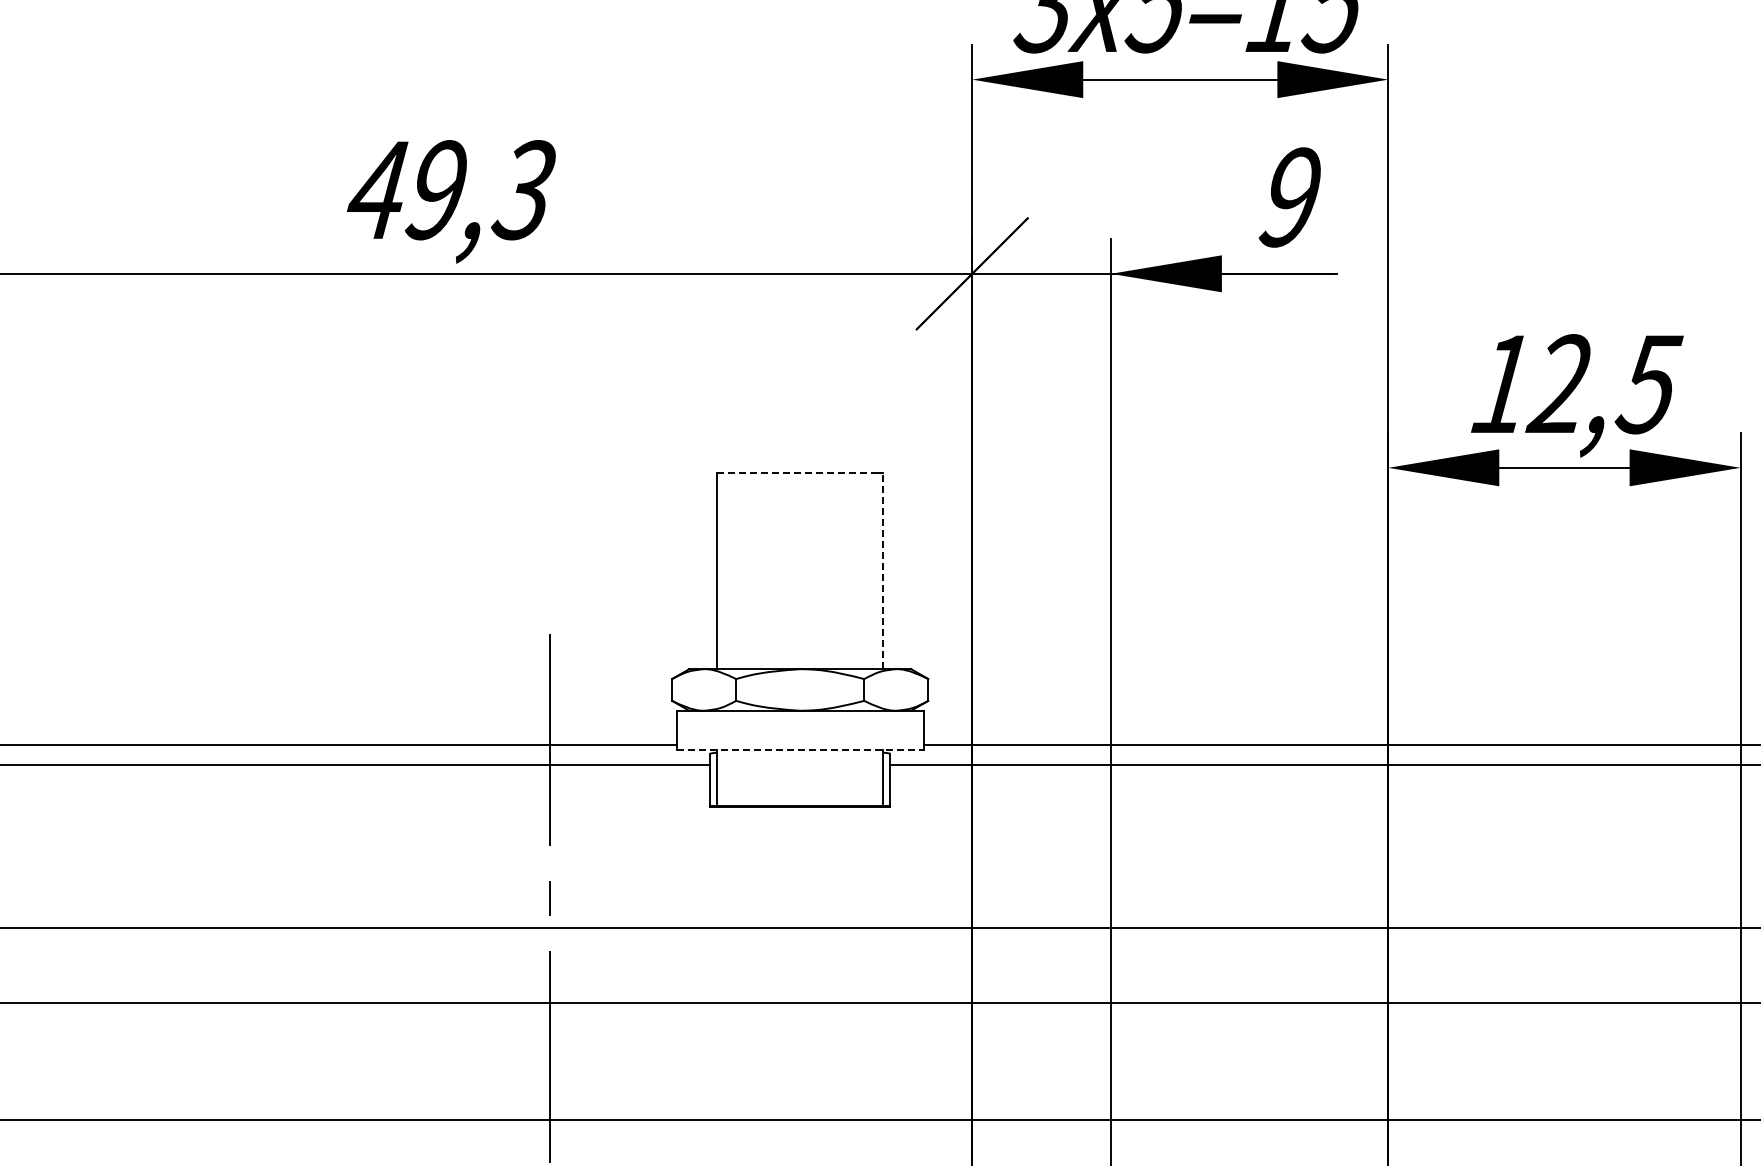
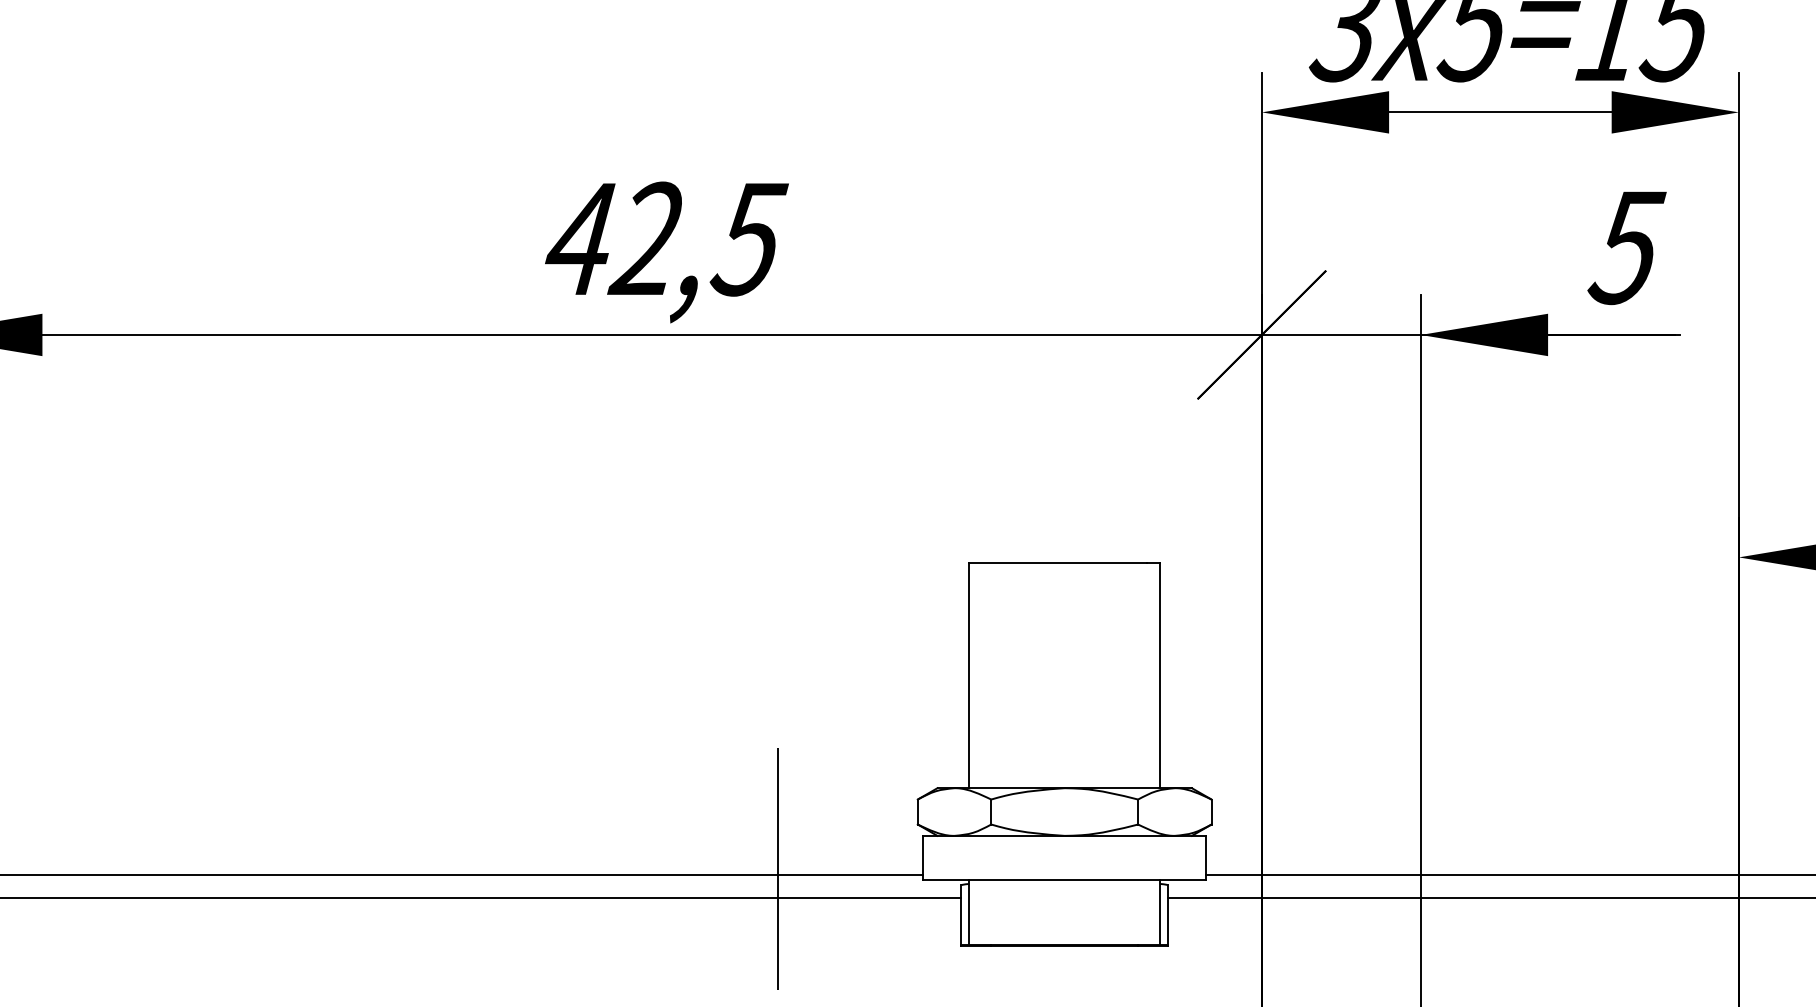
text: (480, 190) -> (698, 239), 49,3 -> 42,5
text: (1290, 197) -> (1626, 247), 9 -> 5
line: (794, 472) -> (1058, 562), dashed -> solid
line: (883, 570) -> (1160, 675), dashed -> solid
line: (800, 749) -> (1064, 880), dashed -> solid

